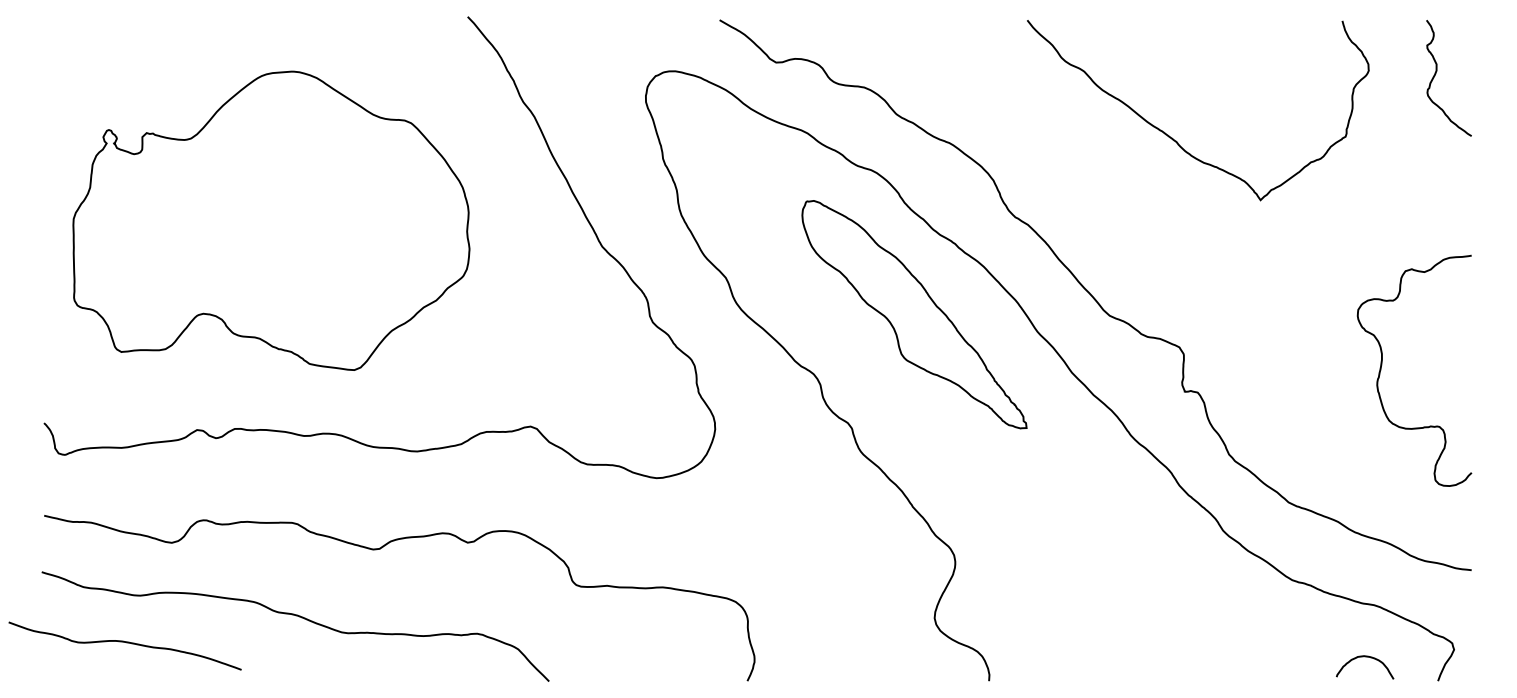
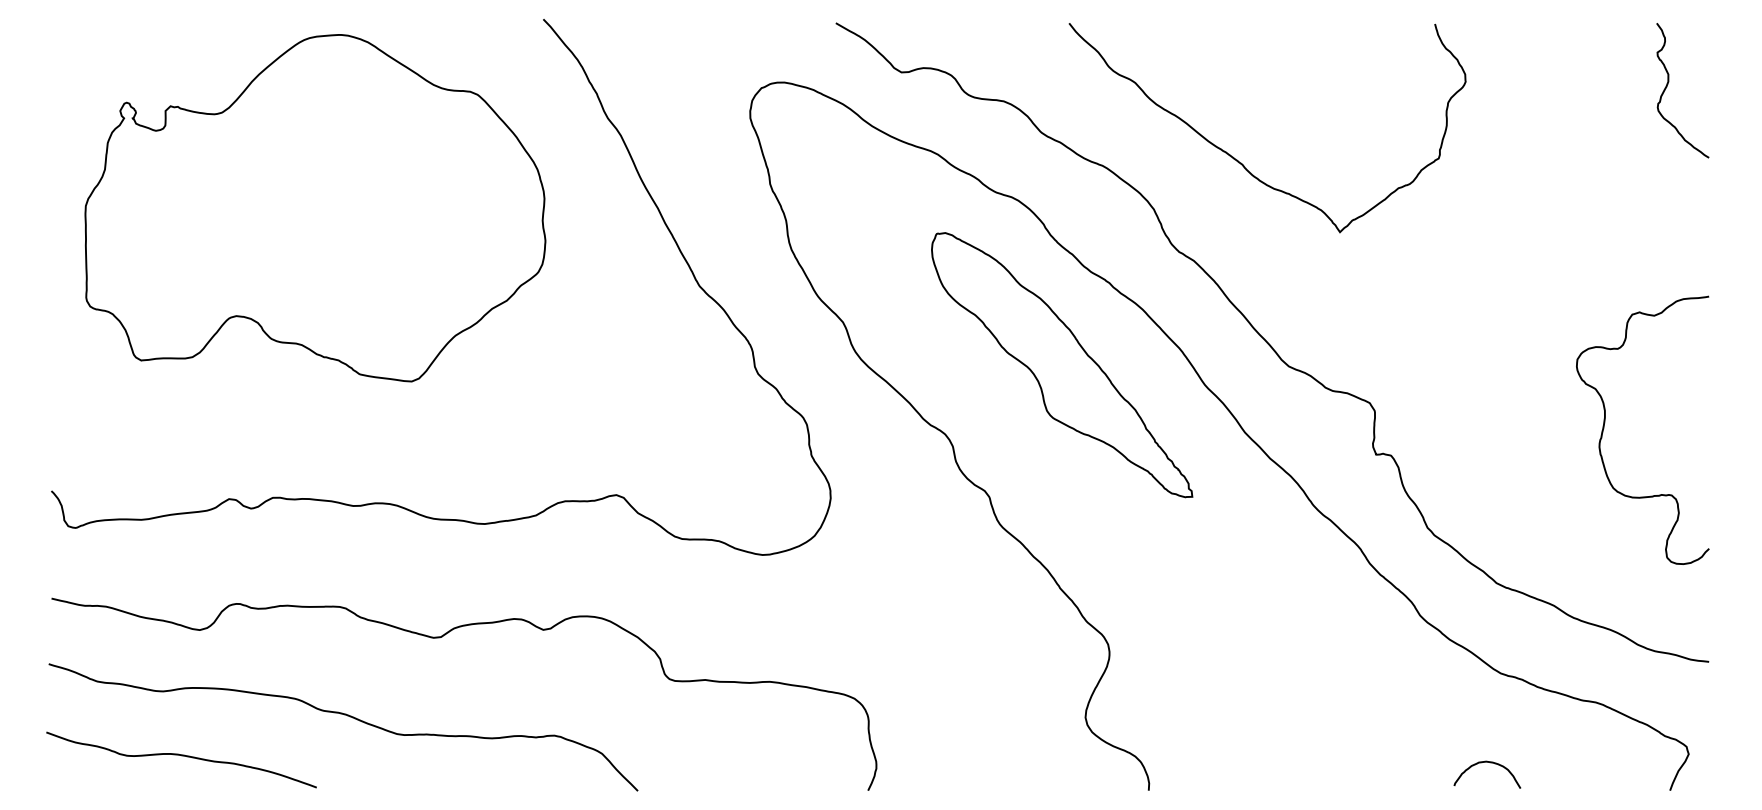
curve: (1175, 140) -> (1241, 162), moved
part: (271, 221) -> (315, 208), moved
curve: (125, 643) -> (181, 756), moved
curve: (1367, 657) -> (1490, 763), moved

